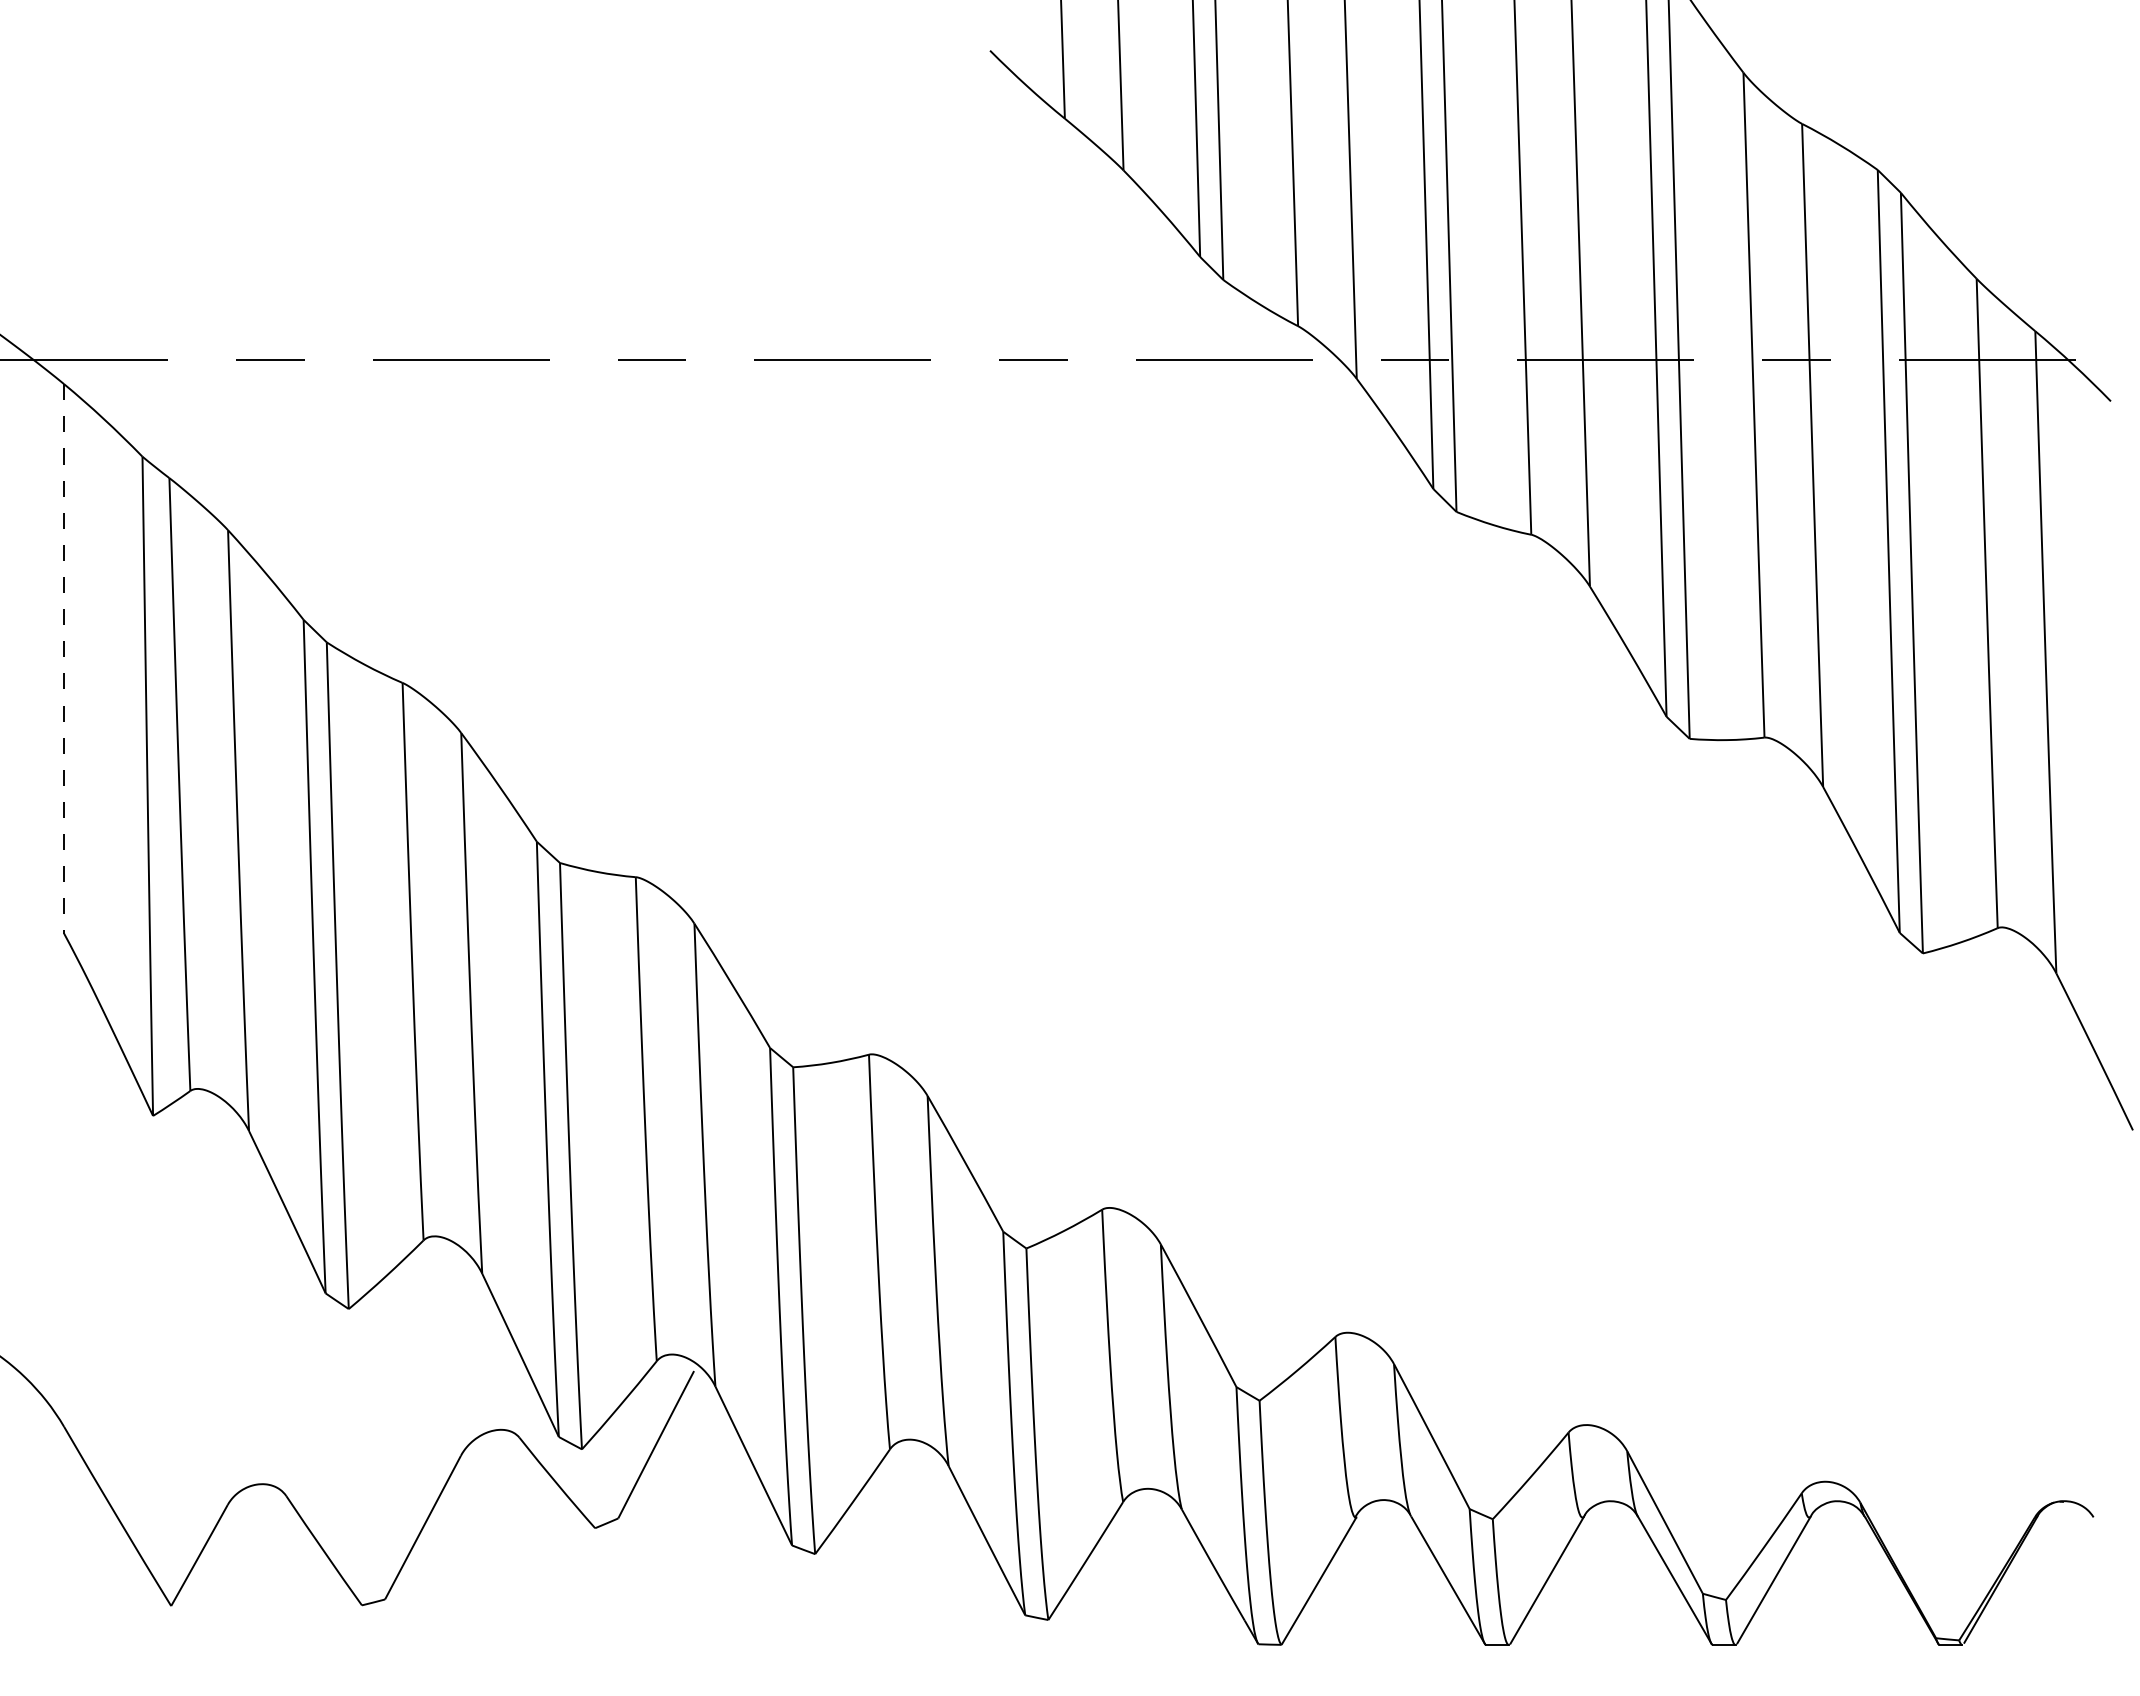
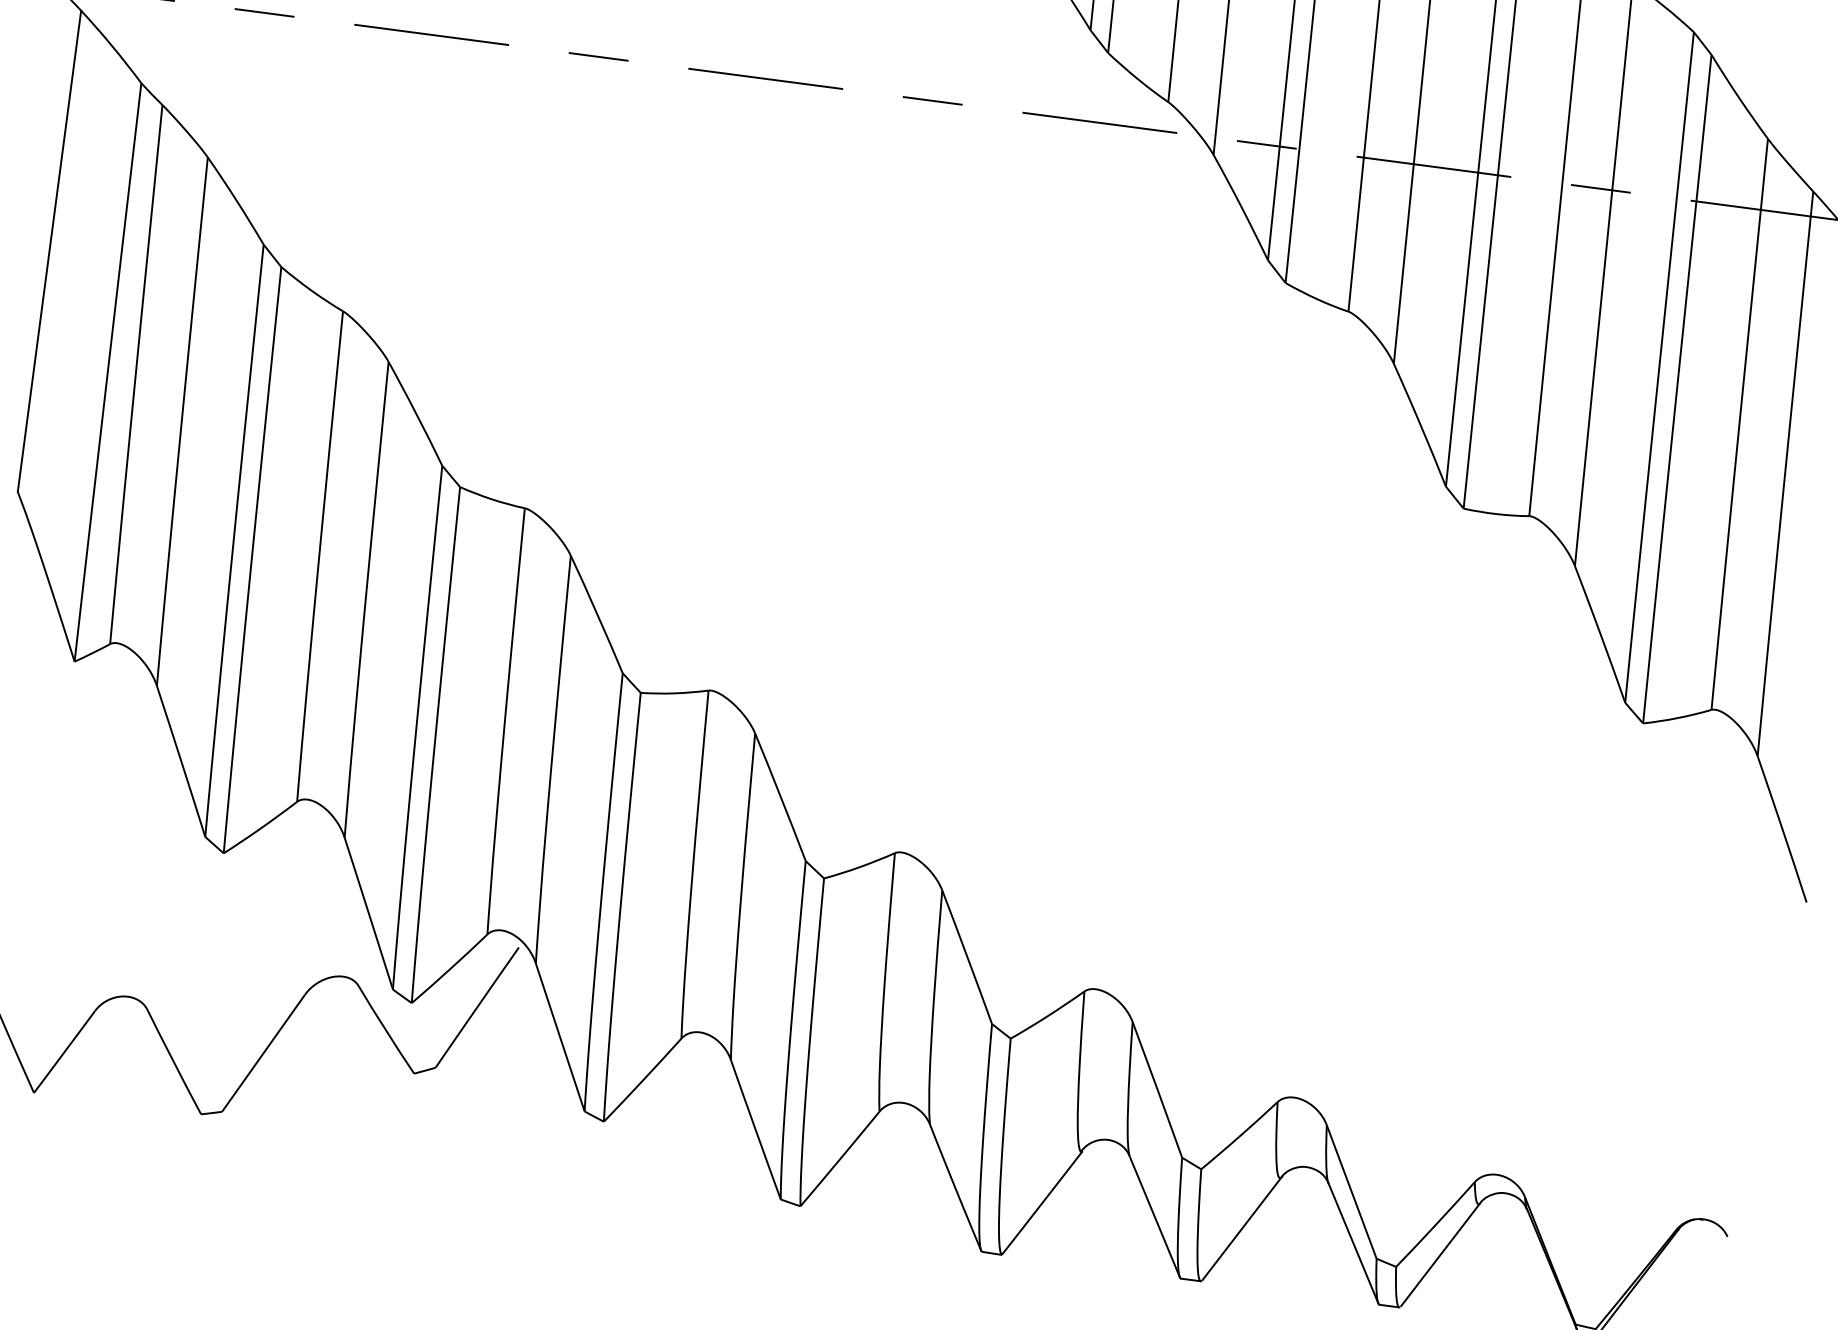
line: (64, 658) -> (49, 250), dashed -> solid

